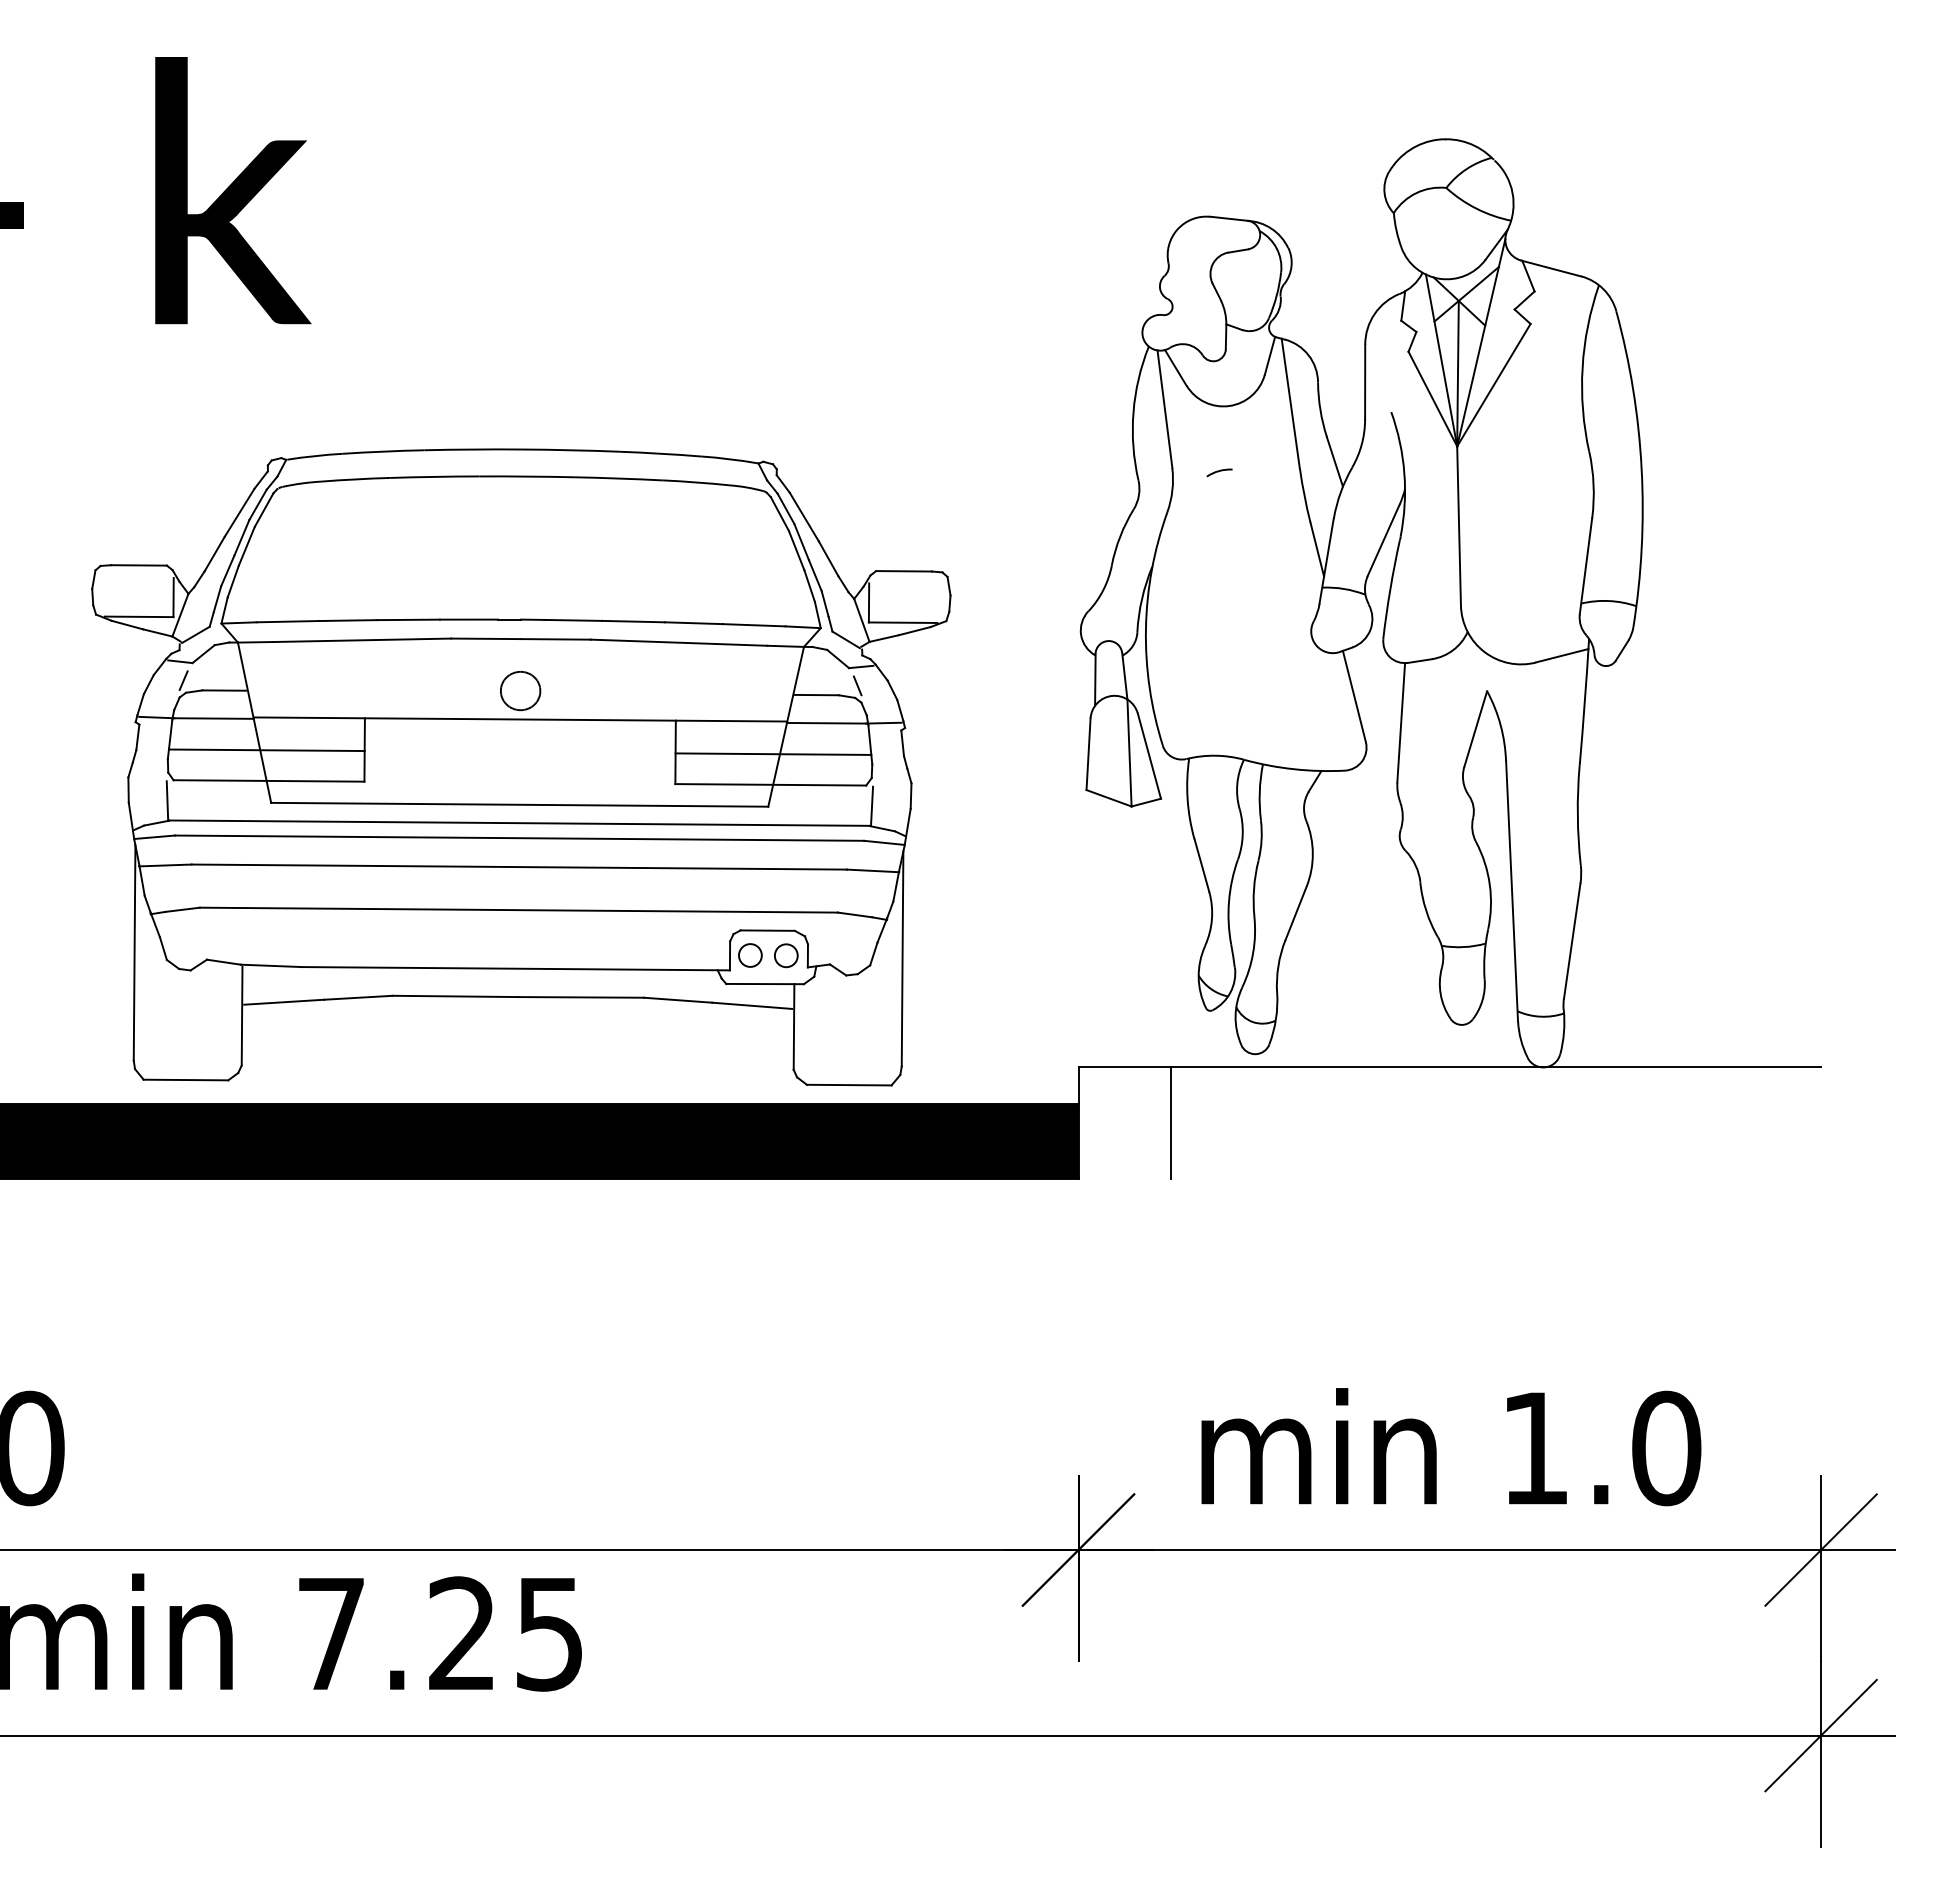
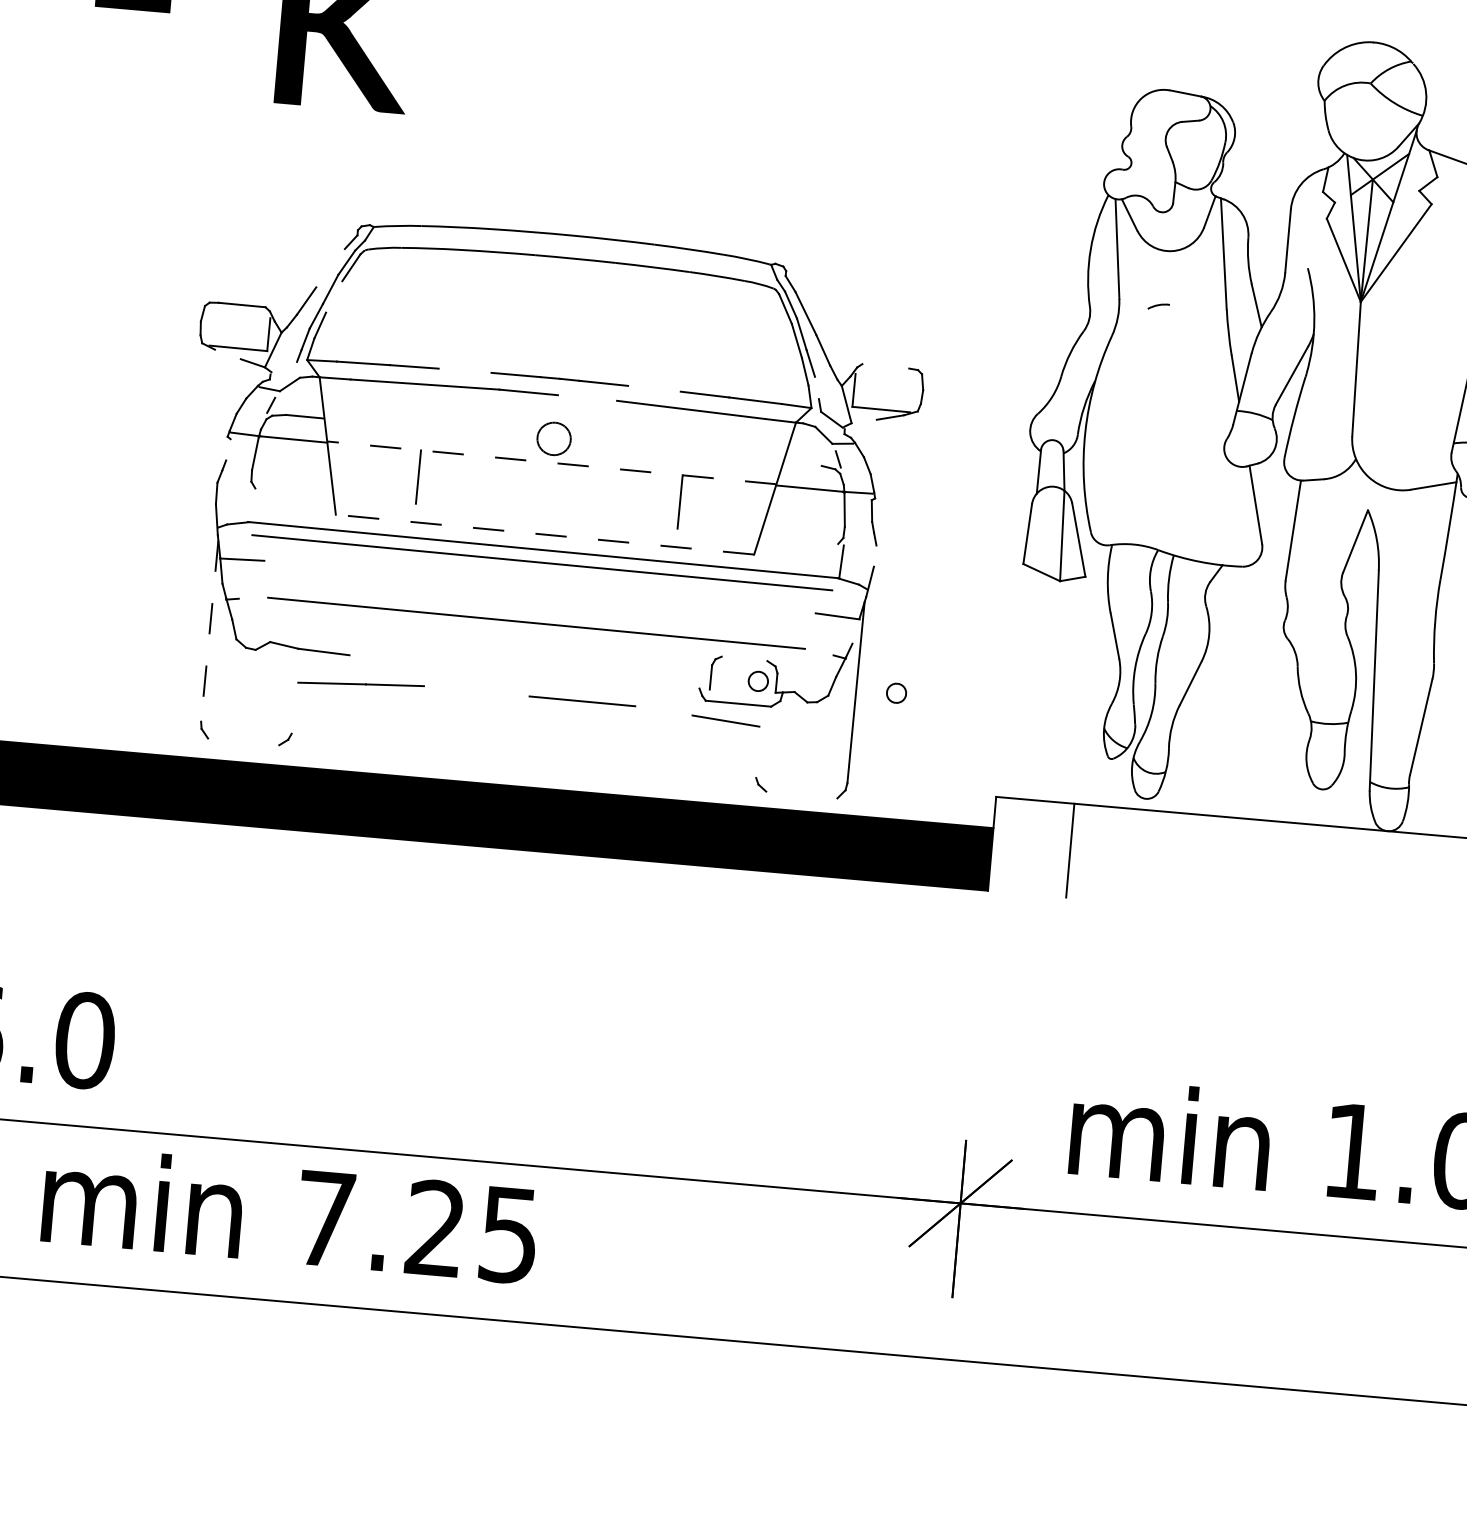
line: (239, 512) -> (330, 267), removed
line: (246, 545) -> (334, 296), removed
line: (903, 571) -> (885, 366), removed
line: (824, 603) -> (816, 387), removed
line: (408, 619) -> (464, 370), removed
line: (633, 621) -> (654, 388), removed
line: (127, 624) -> (227, 353), removed
line: (195, 634) -> (284, 367), removed
line: (883, 638) -> (863, 421), removed
line: (555, 639) -> (587, 398), removed
line: (816, 694) -> (803, 463), removed
line: (520, 719) -> (551, 462), solid -> dashed
line: (137, 737) -> (228, 449), removed
line: (266, 750) -> (335, 470), removed
line: (773, 753) -> (762, 510), removed
line: (268, 780) -> (335, 495), removed
line: (770, 784) -> (757, 536), removed
line: (910, 795) -> (874, 555), removed
line: (167, 800) -> (248, 505), removed
line: (519, 804) -> (544, 534), solid -> dashed
line: (154, 836) -> (235, 534), removed
line: (883, 842) -> (848, 593), removed
line: (518, 866) -> (539, 586), removed
line: (896, 886) -> (856, 631), removed
line: (182, 909) -> (253, 597), removed
line: (854, 914) -> (818, 651), removed
line: (767, 930) -> (744, 658), removed
line: (134, 953) -> (209, 631), solid -> dashed
part: (750, 955) -> (896, 693), moved
line: (515, 968) -> (529, 672), removed
line: (455, 996) -> (476, 691), removed
line: (677, 999) -> (663, 710), removed
line: (241, 1015) -> (295, 691), removed
line: (793, 1026) -> (759, 741), removed
line: (185, 1079) -> (243, 741), removed
line: (848, 1084) -> (801, 794), removed

